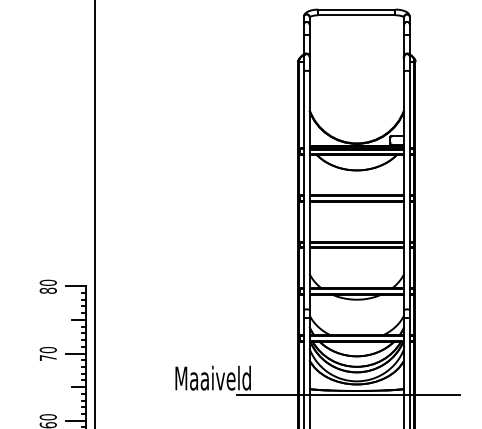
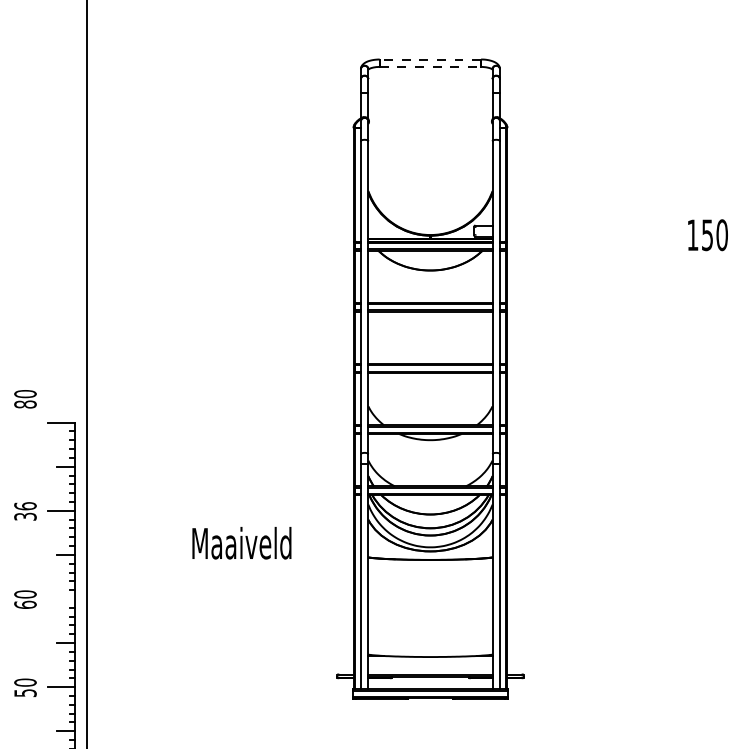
line: (356, 9) -> (430, 59), solid -> dashed
line: (356, 14) -> (430, 66), solid -> dashed
text: (48, 286) -> (25, 399), moved
text: (48, 354) -> (25, 511), 70 -> 36
line: (348, 395) -> (419, 565), removed
line: (75, 421) -> (61, 599), removed

